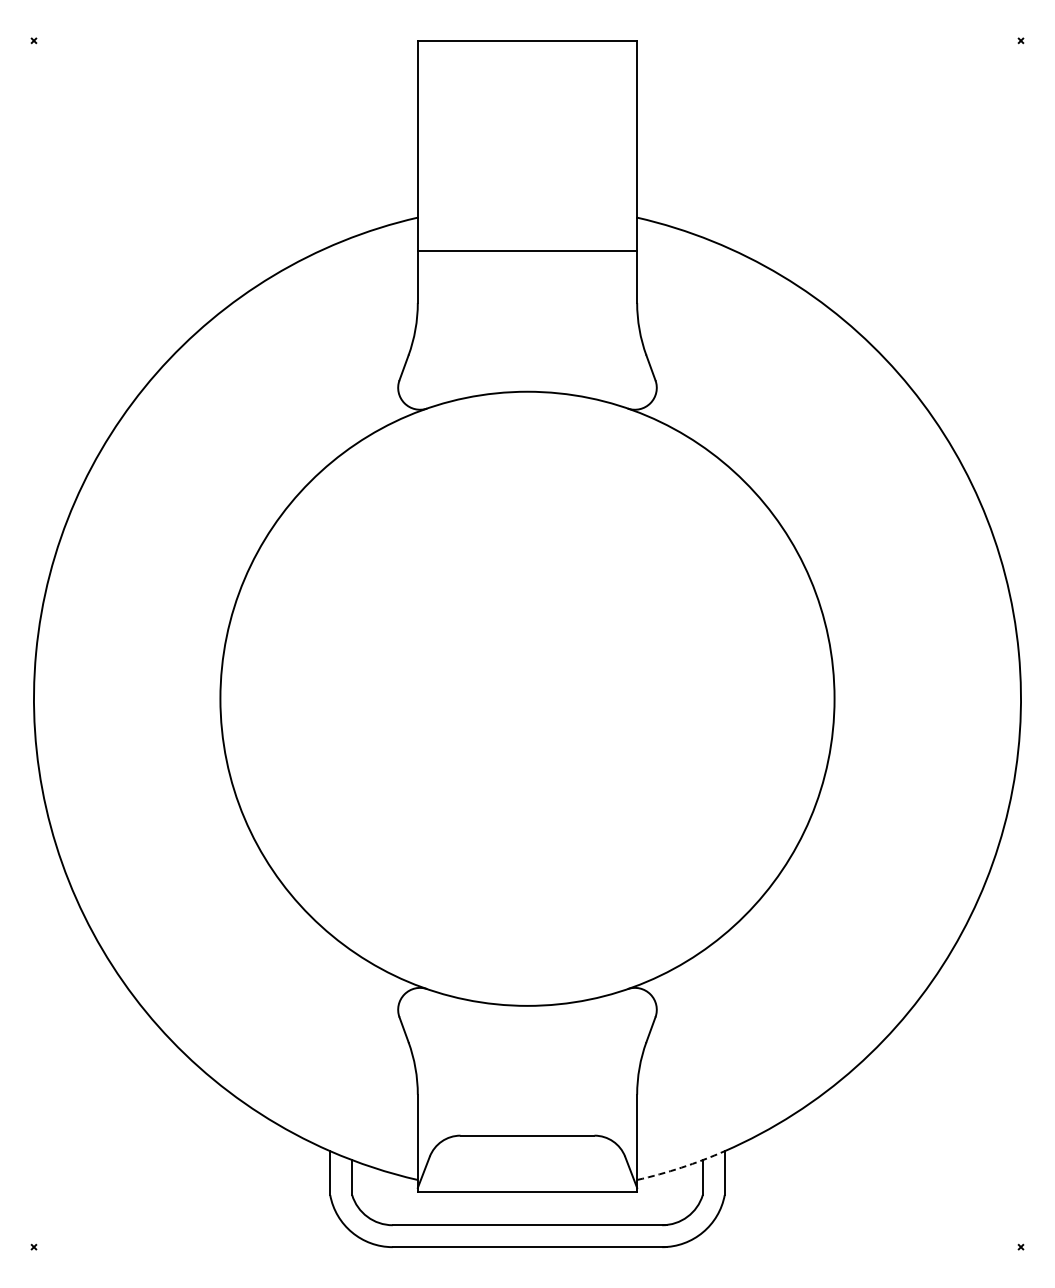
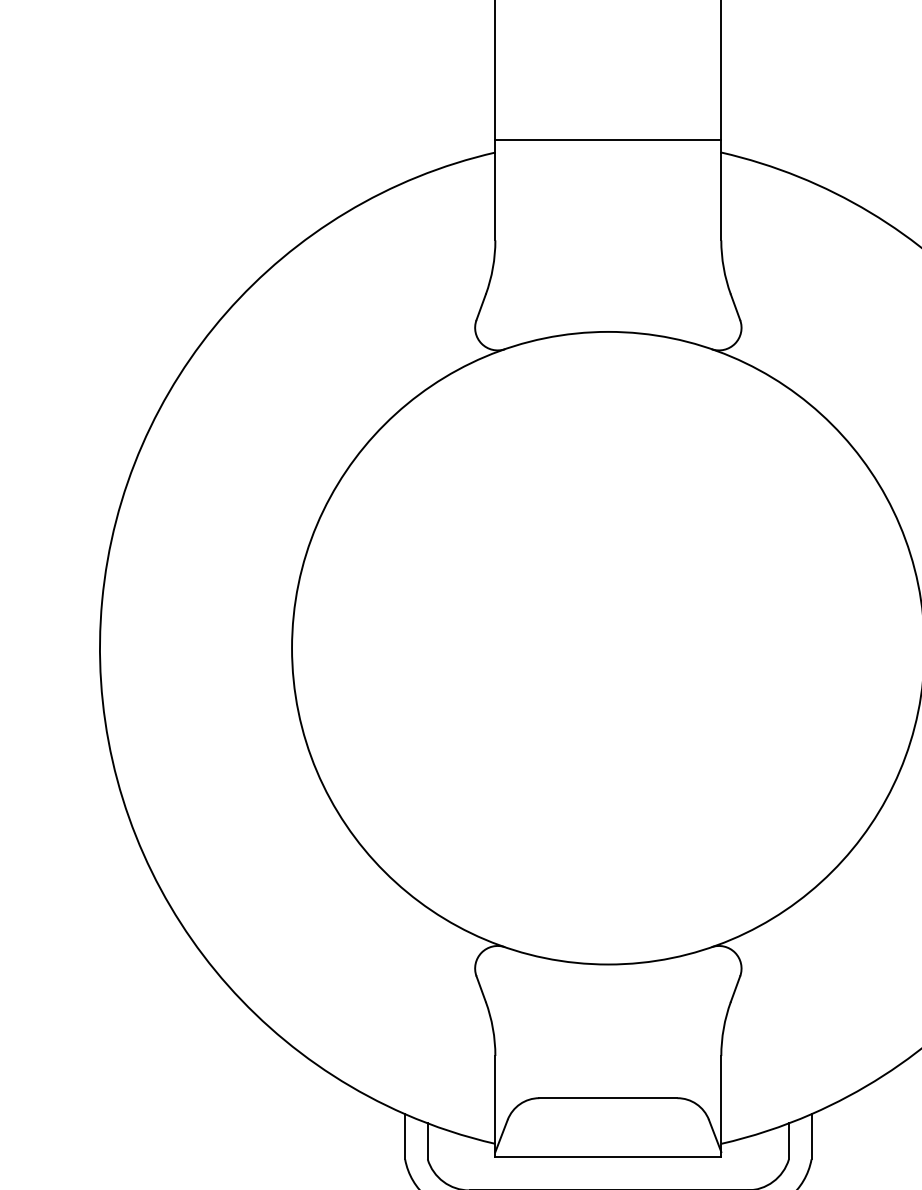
line: (527, 251) -> (608, 140), moved
arc: (681, 1167) -> (766, 1130), dashed -> solid

